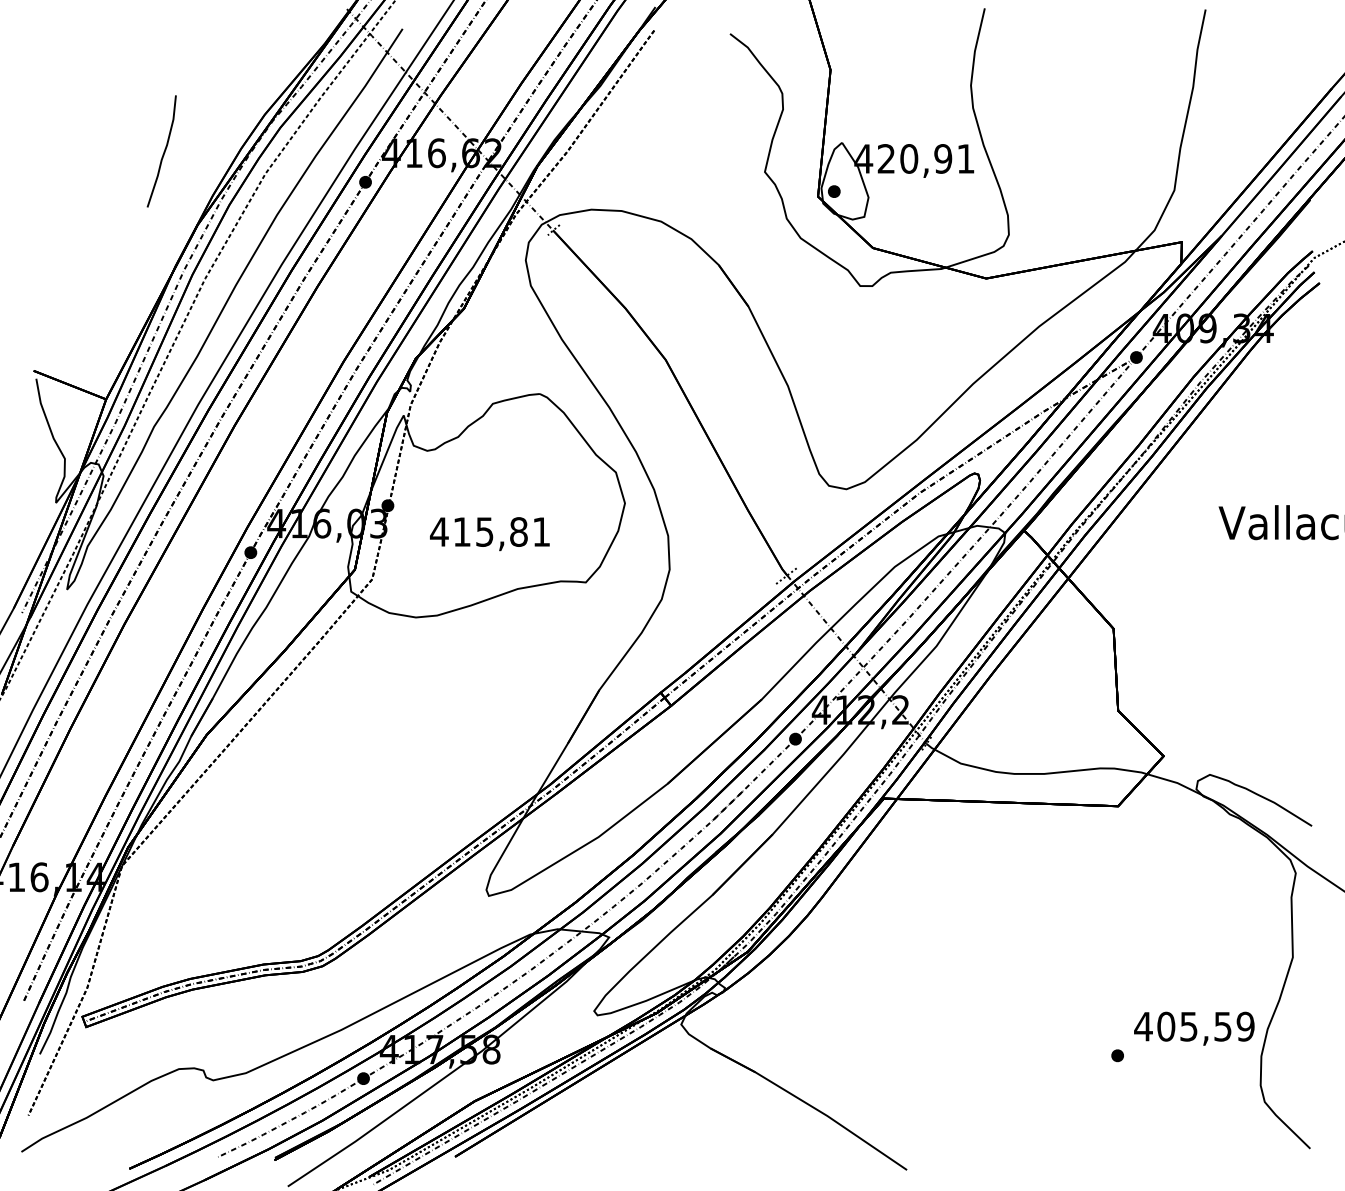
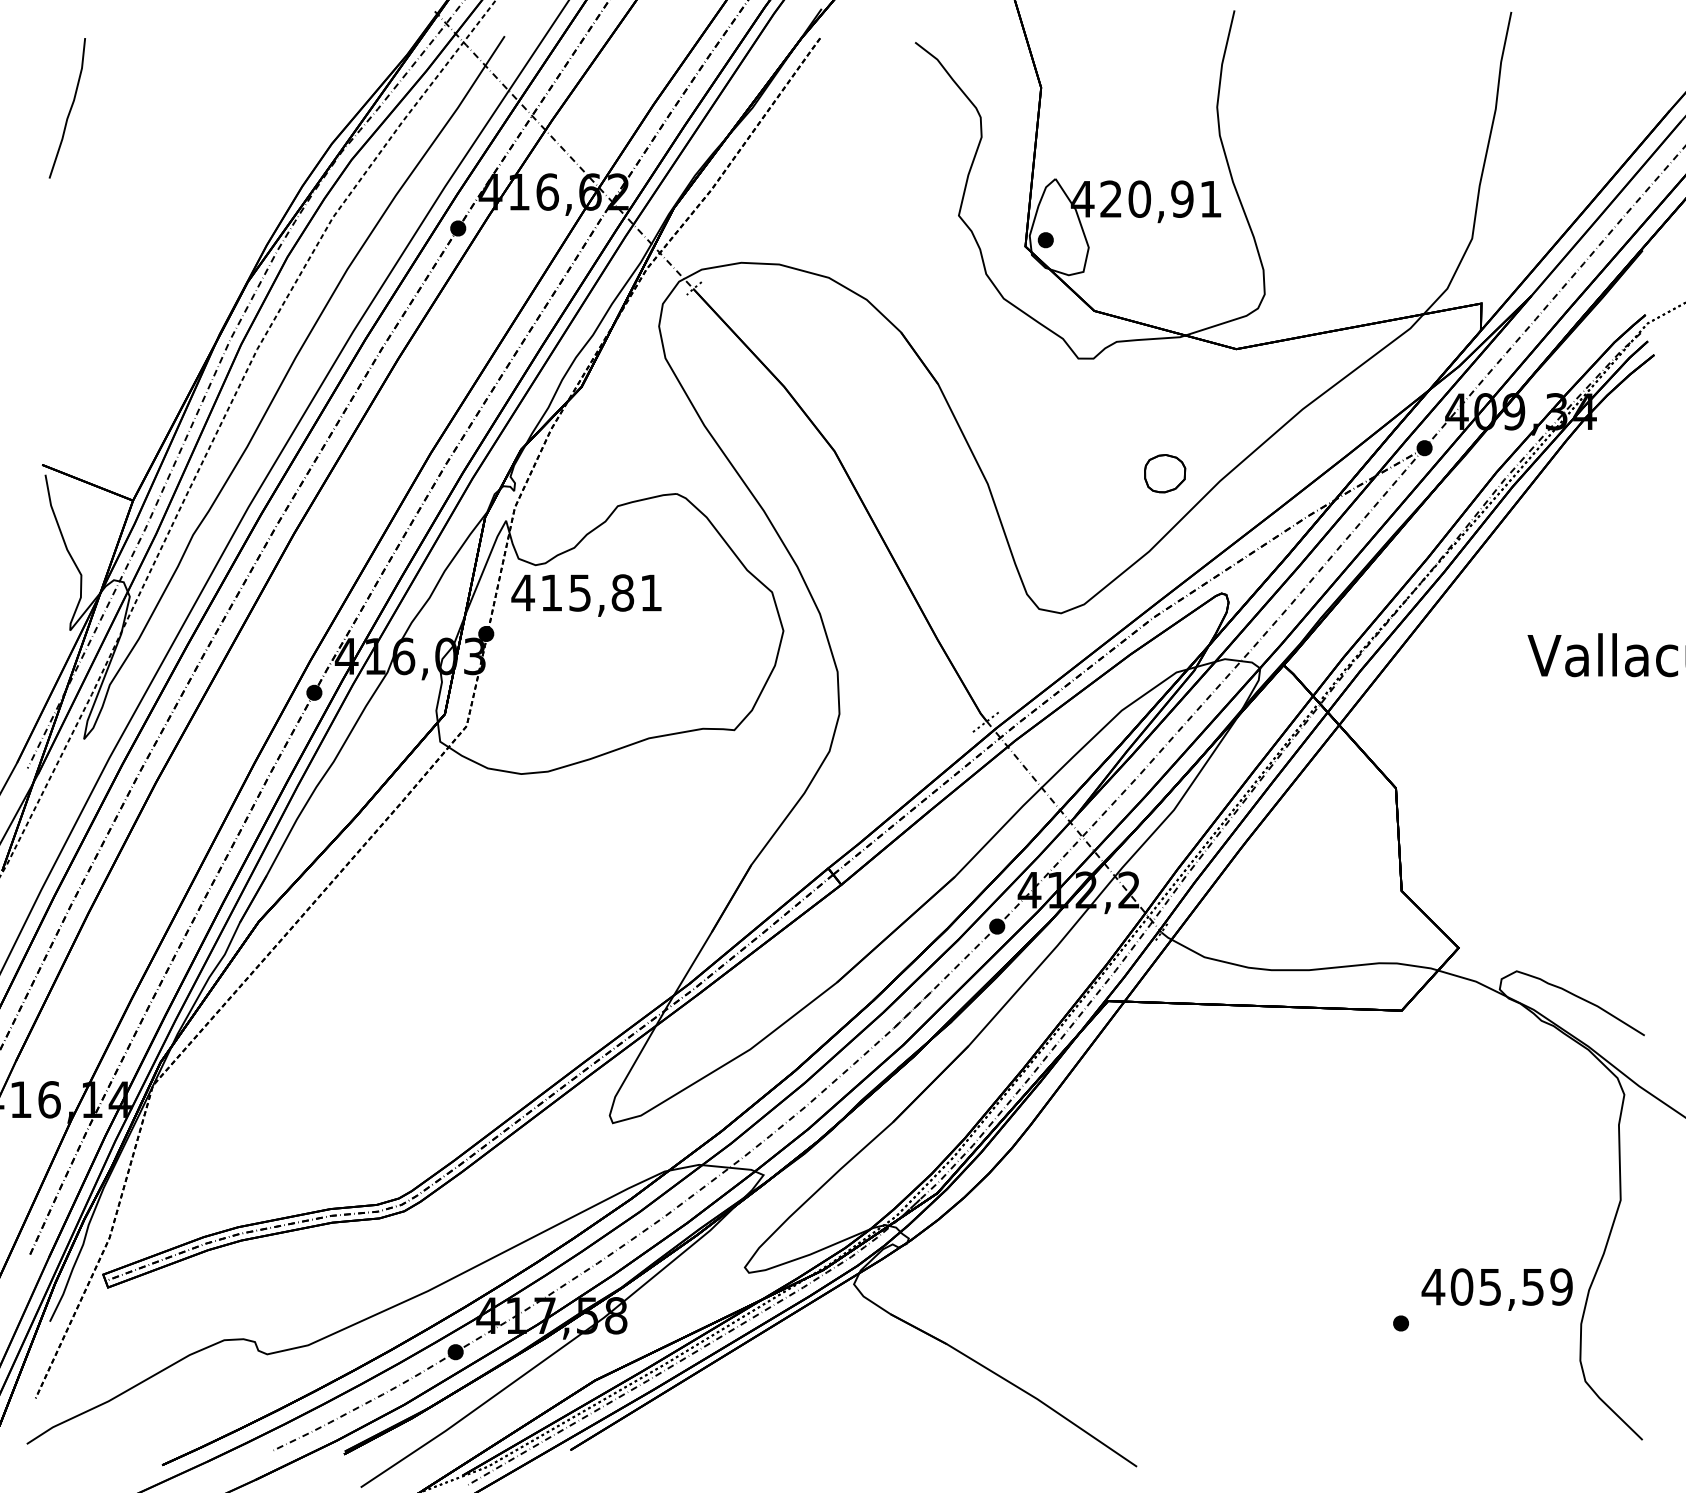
curve: (163, 151) -> (69, 108), moved
part: (929, 377) -> (1165, 473), added
text: (489, 534) -> (586, 596), moved

